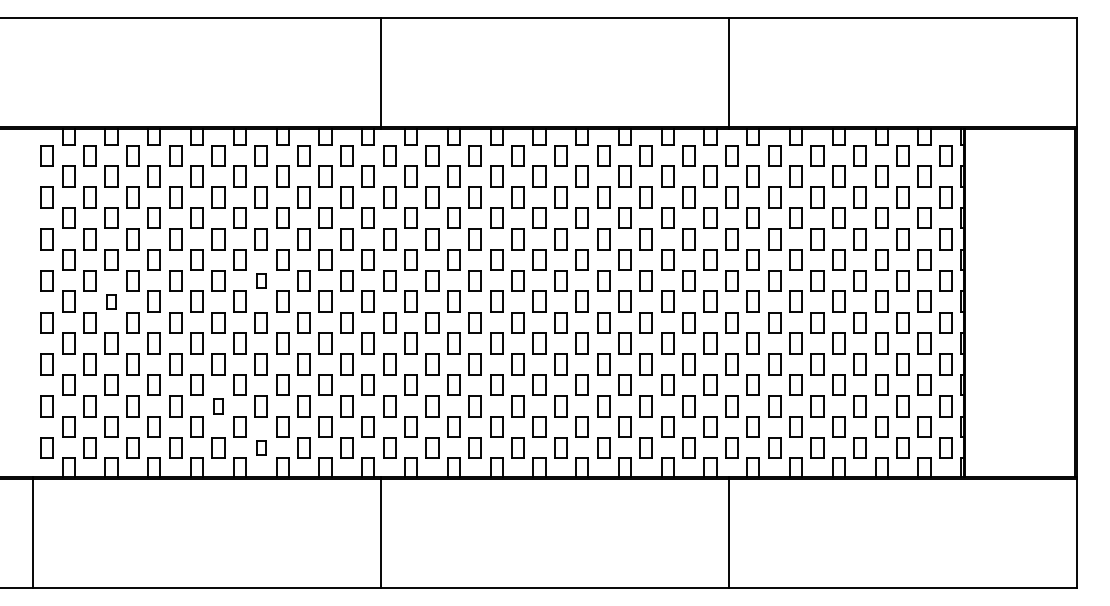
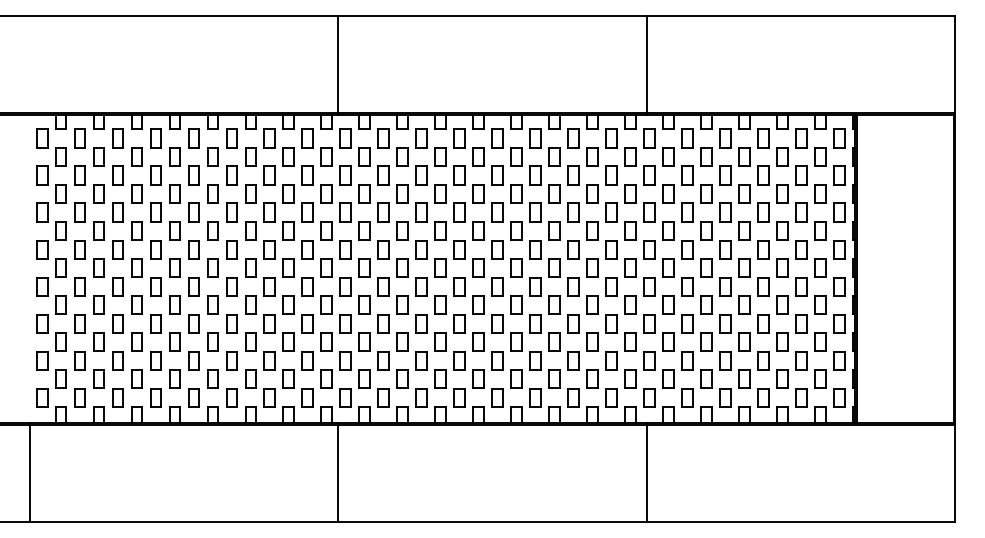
part: (260, 281) -> (231, 249), size x1.43
part: (110, 301) -> (98, 267), size x1.43
part: (217, 406) -> (193, 360), size x1.43
part: (260, 447) -> (231, 397), size x1.43

